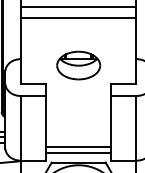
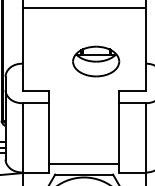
line: (78, 17) -> (83, 19), removed
part: (79, 65) -> (96, 61), moved
line: (78, 147) -> (83, 158), removed

